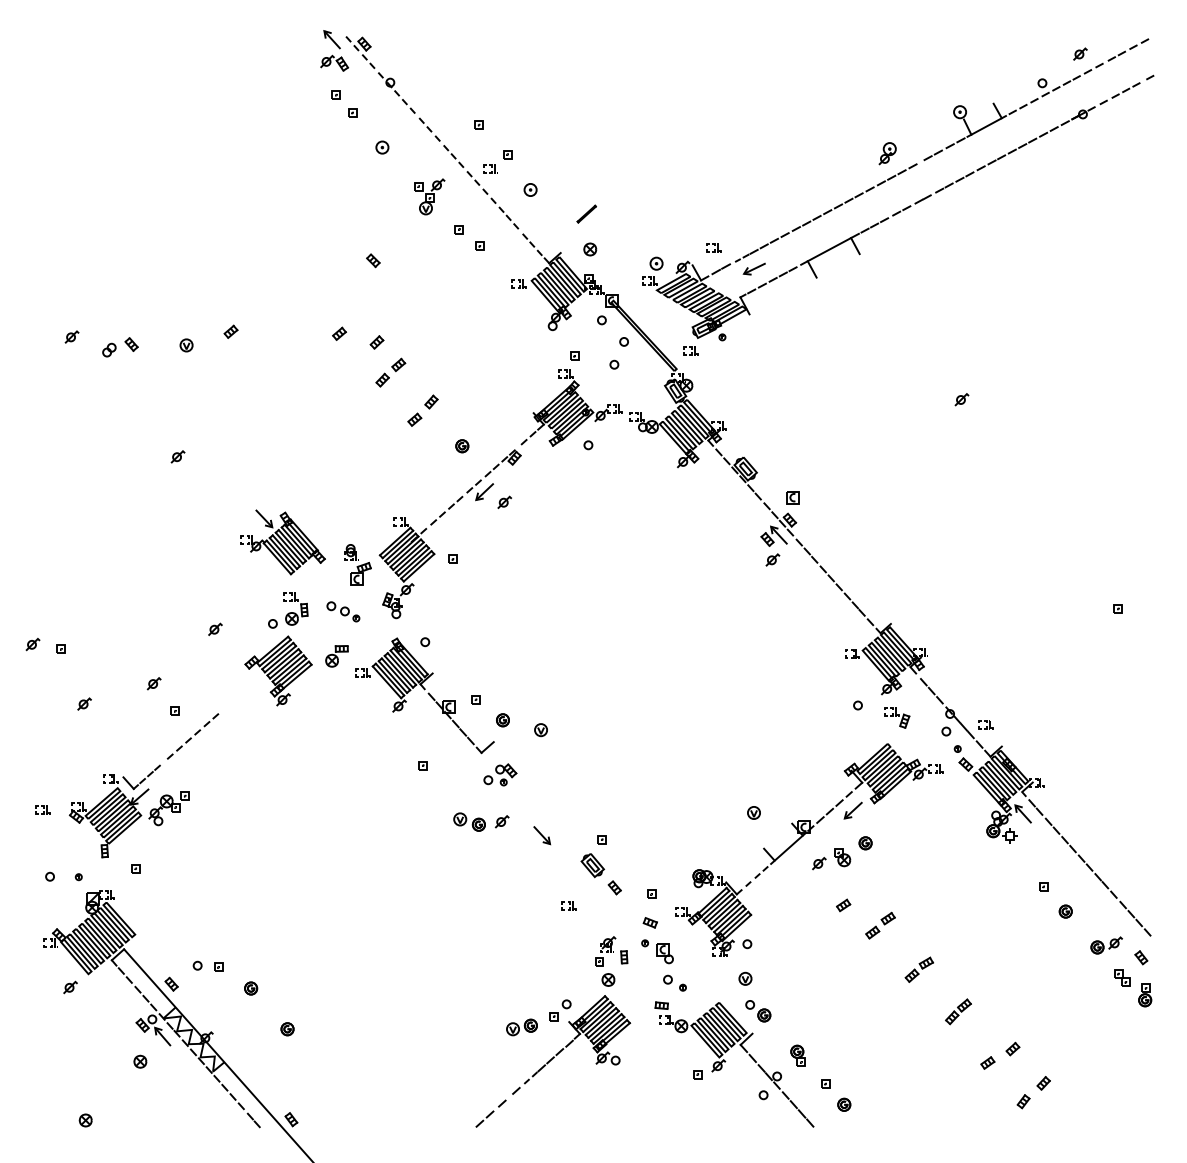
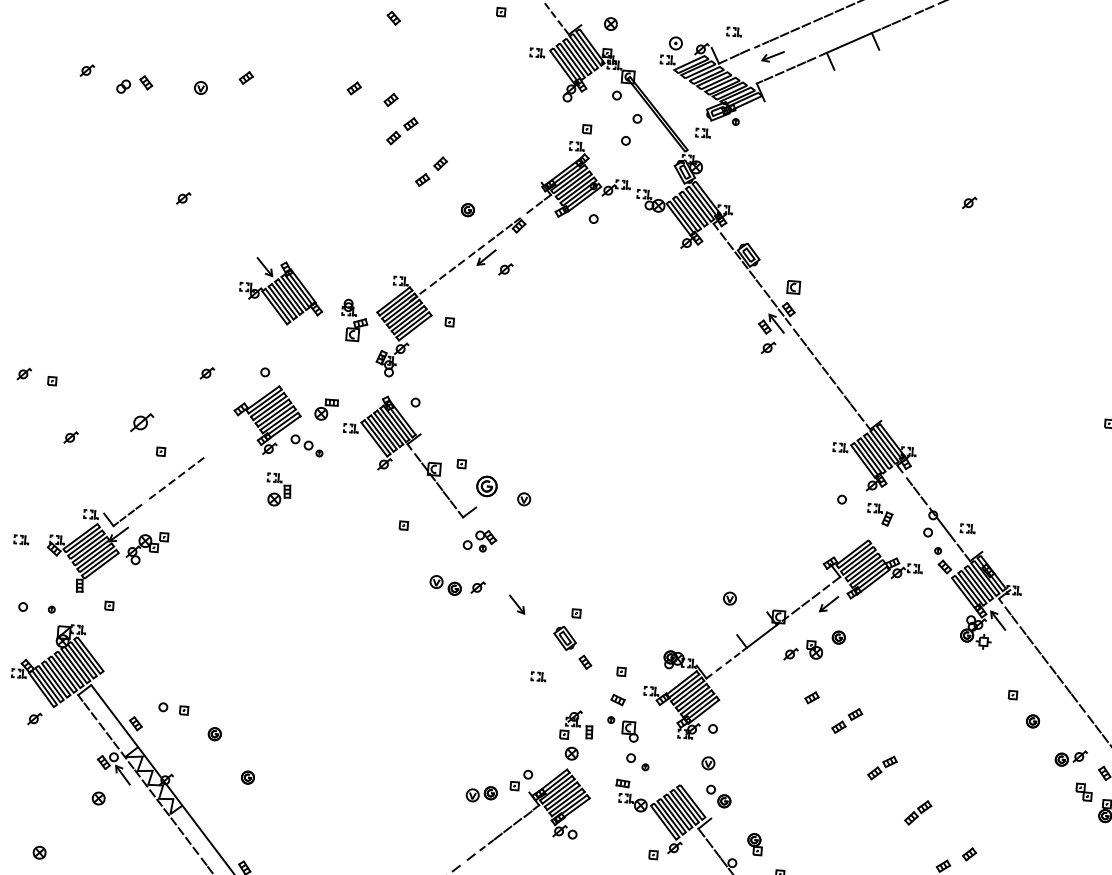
part: (295, 608) -> (278, 489), moved
part: (343, 611) -> (307, 445), moved
part: (153, 683) -> (141, 422), size x1.6
part: (502, 720) -> (486, 486), size x1.6

